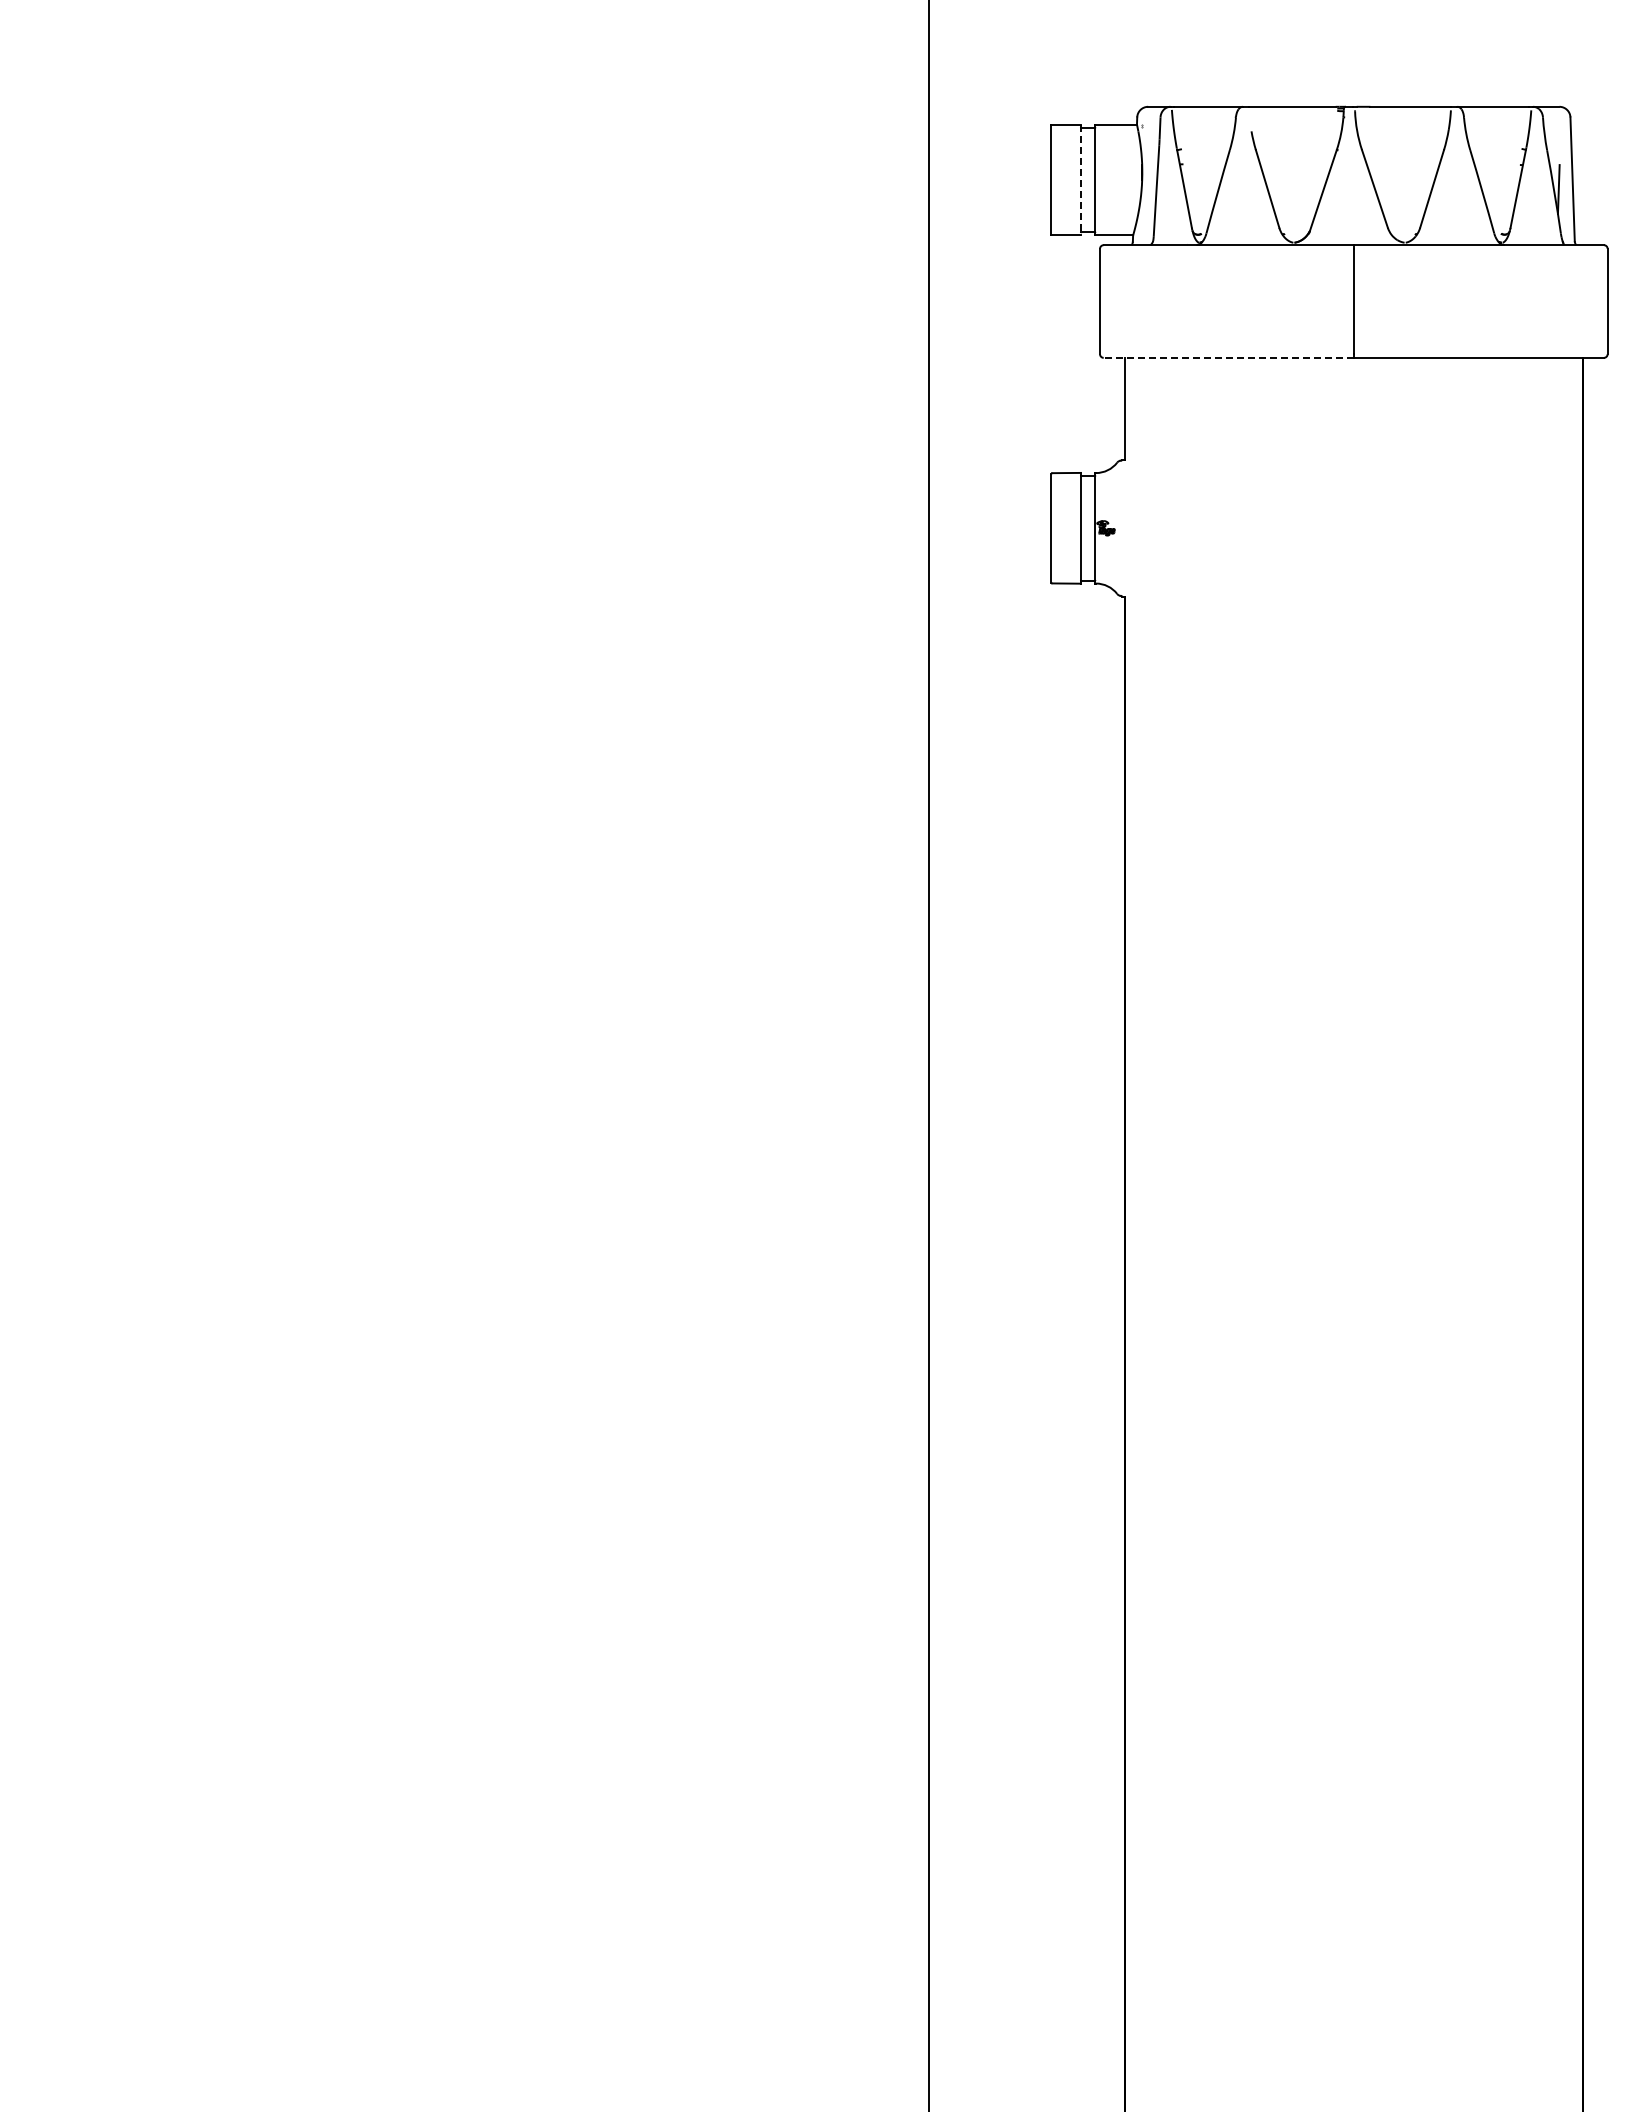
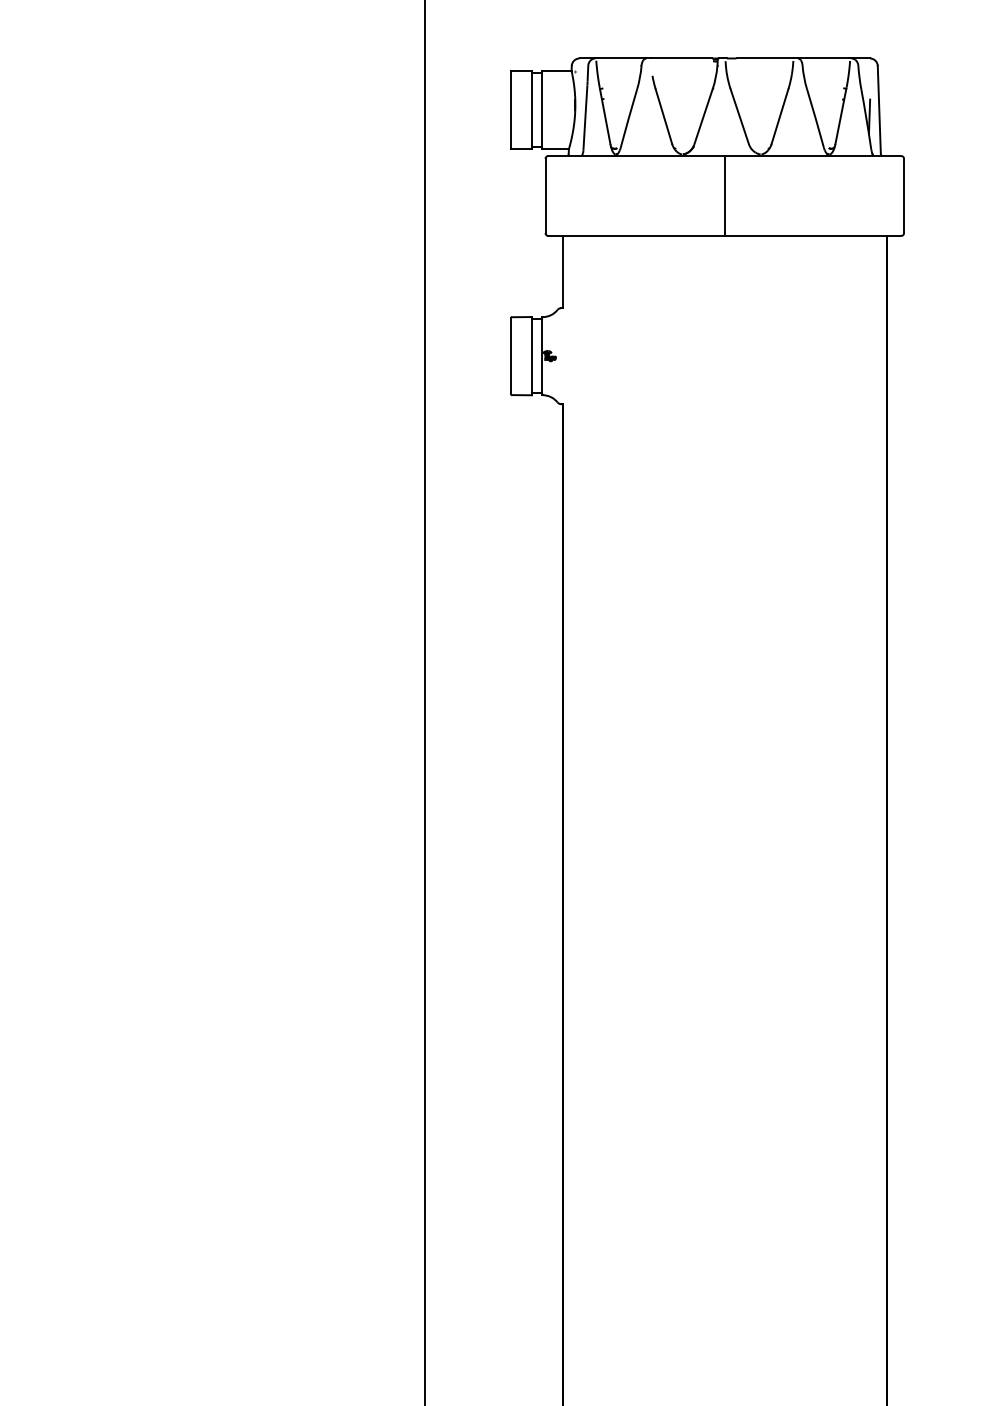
line: (1080, 180) -> (531, 110), dashed -> solid
line: (1228, 357) -> (636, 235), dashed -> solid

